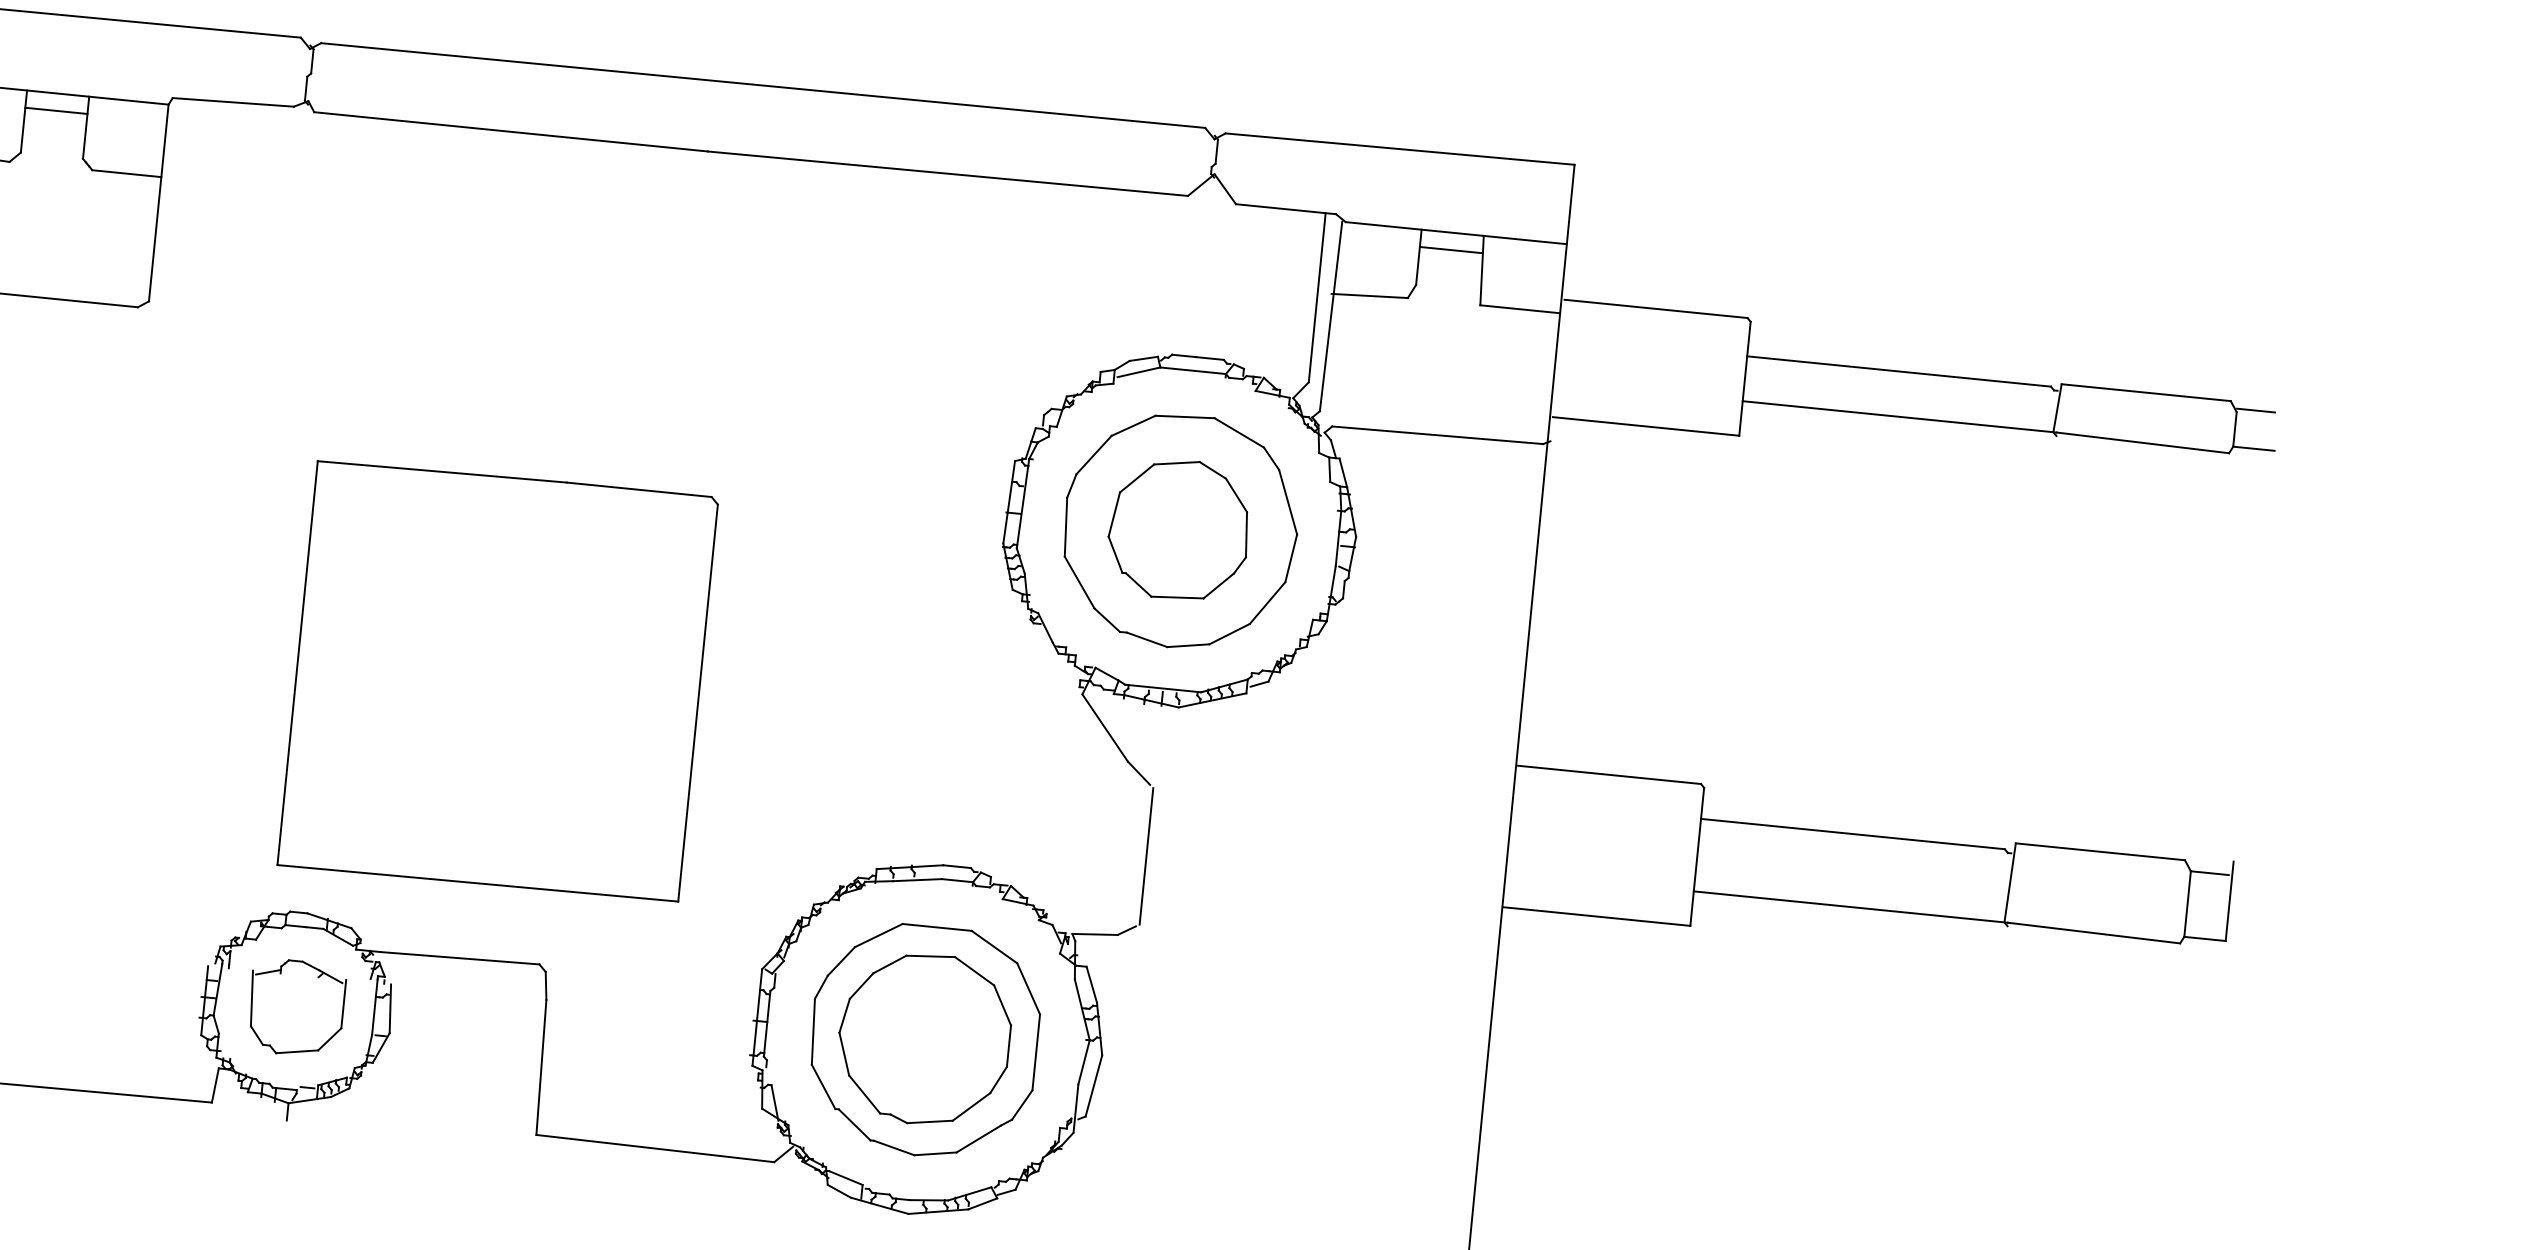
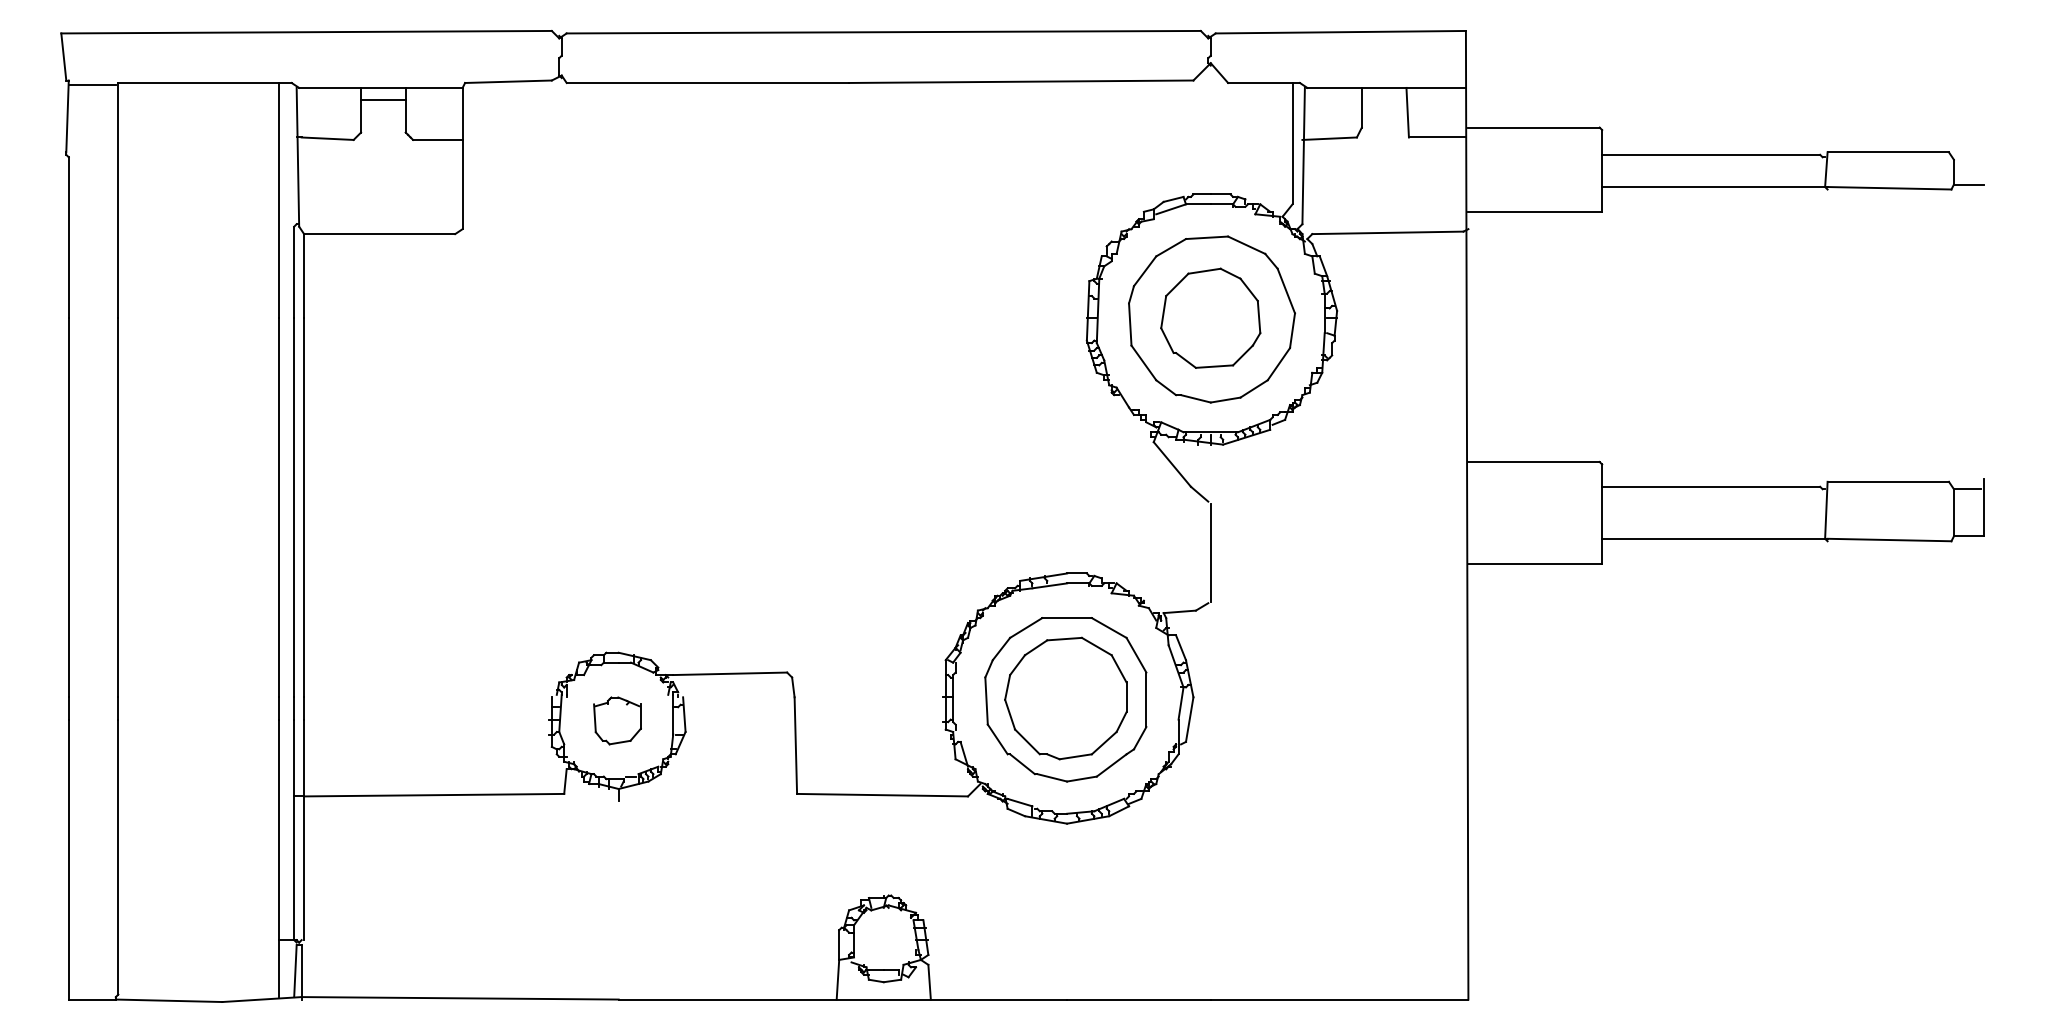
line: (1450, 250) -> (1383, 100), removed
line: (2255, 410) -> (1967, 157), removed
part: (497, 681) -> (737, 474), removed
part: (296, 1007) -> (617, 720), size x0.7

